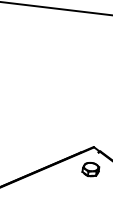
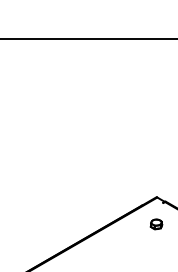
part: (90, 169) -> (156, 224), size x0.6

